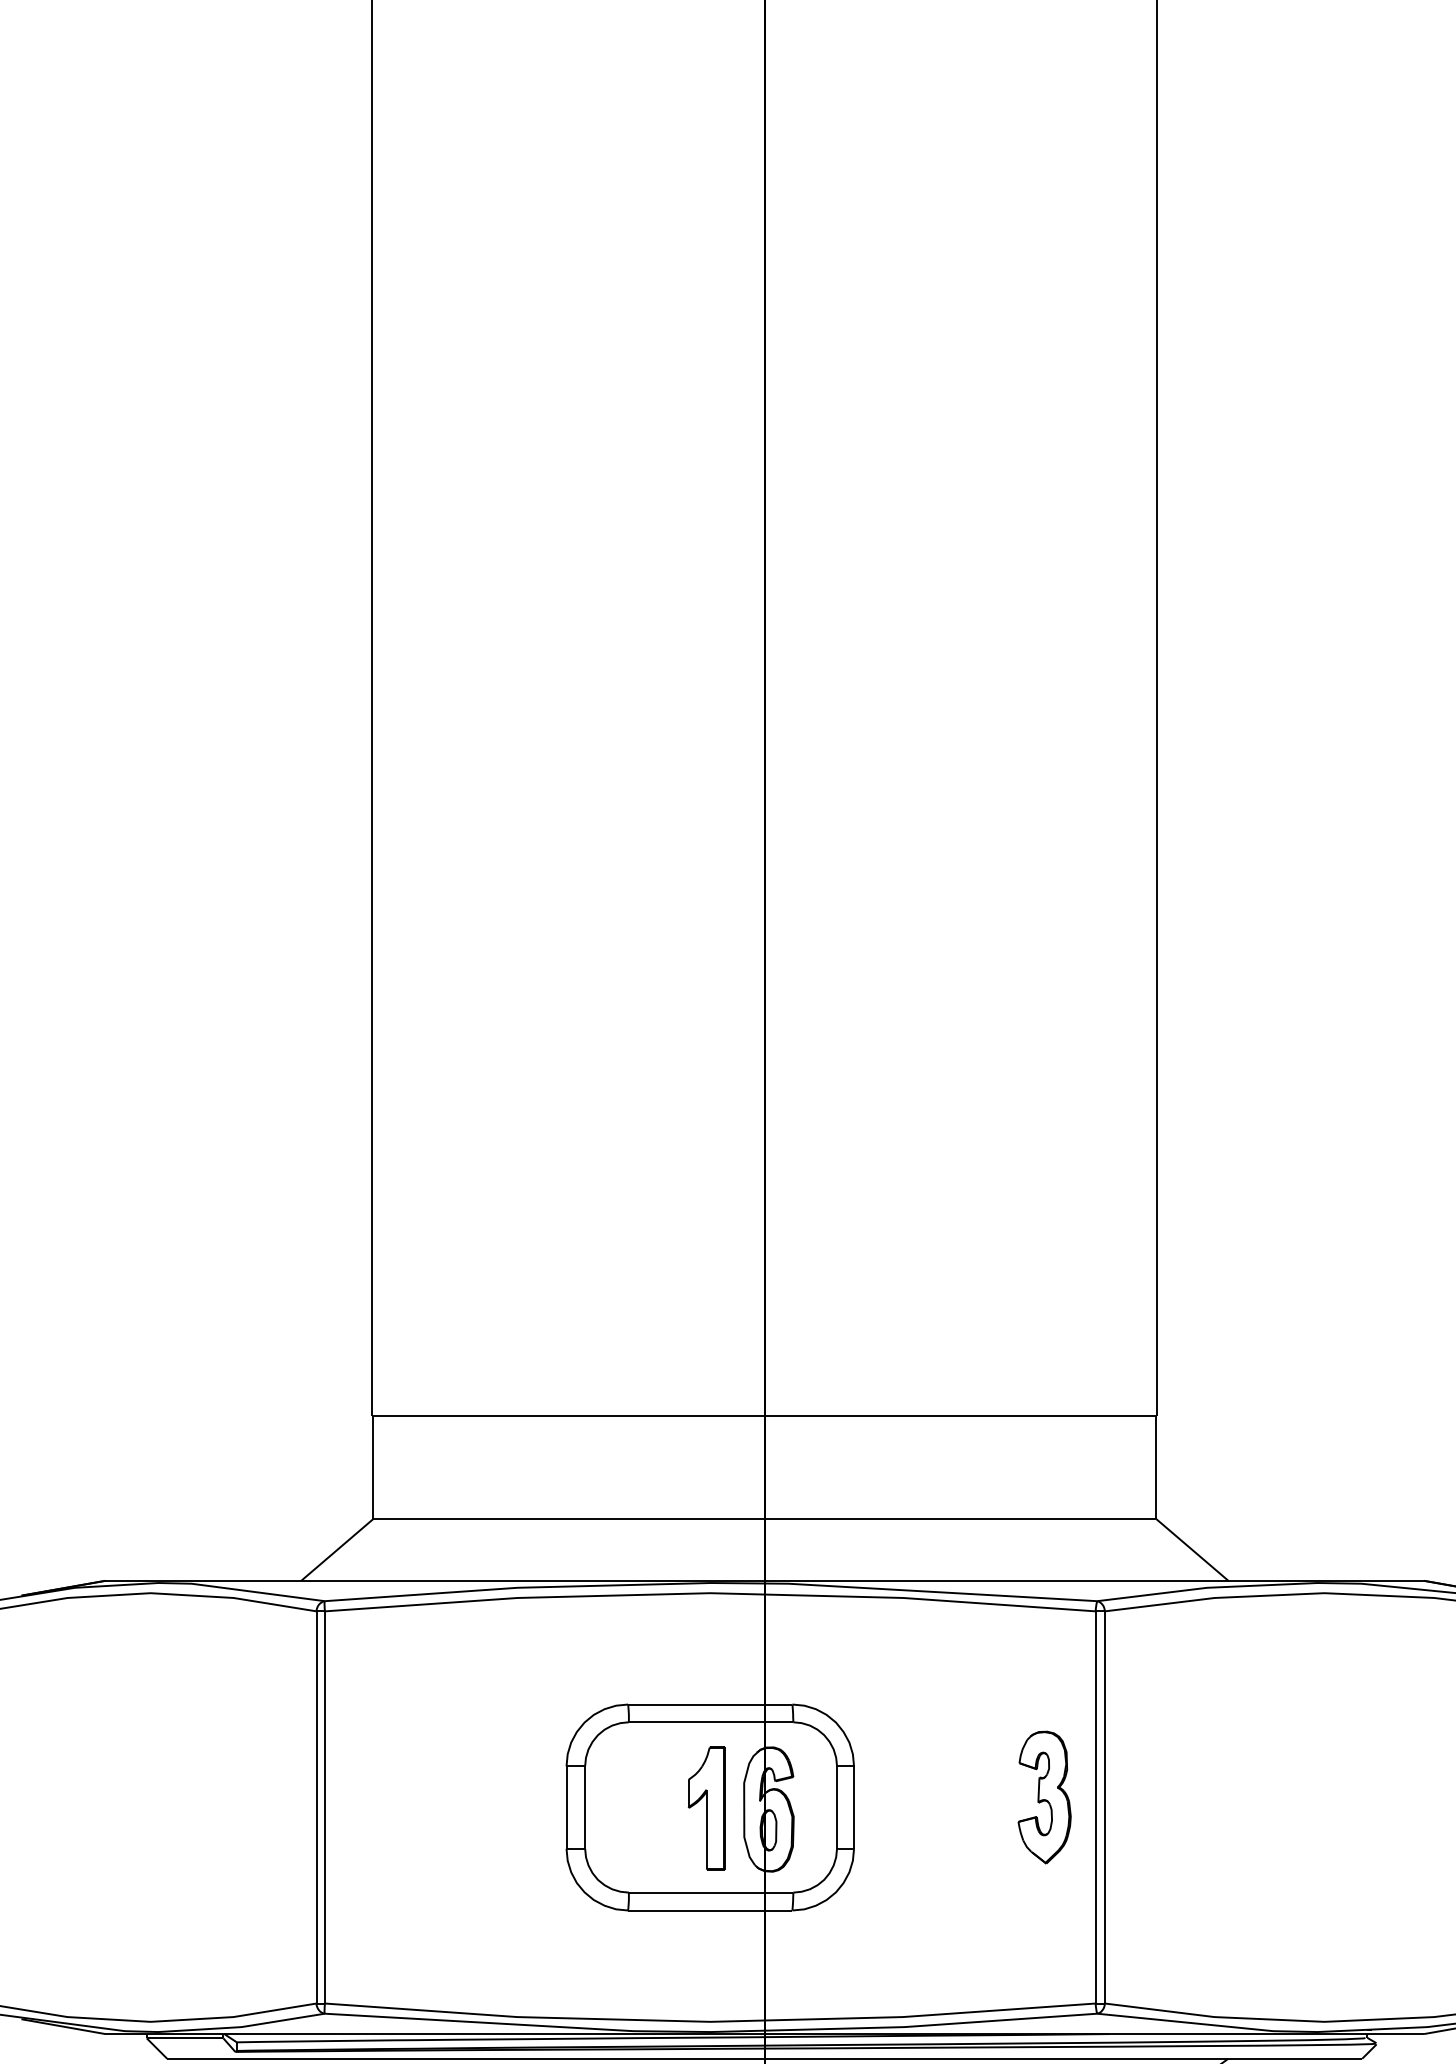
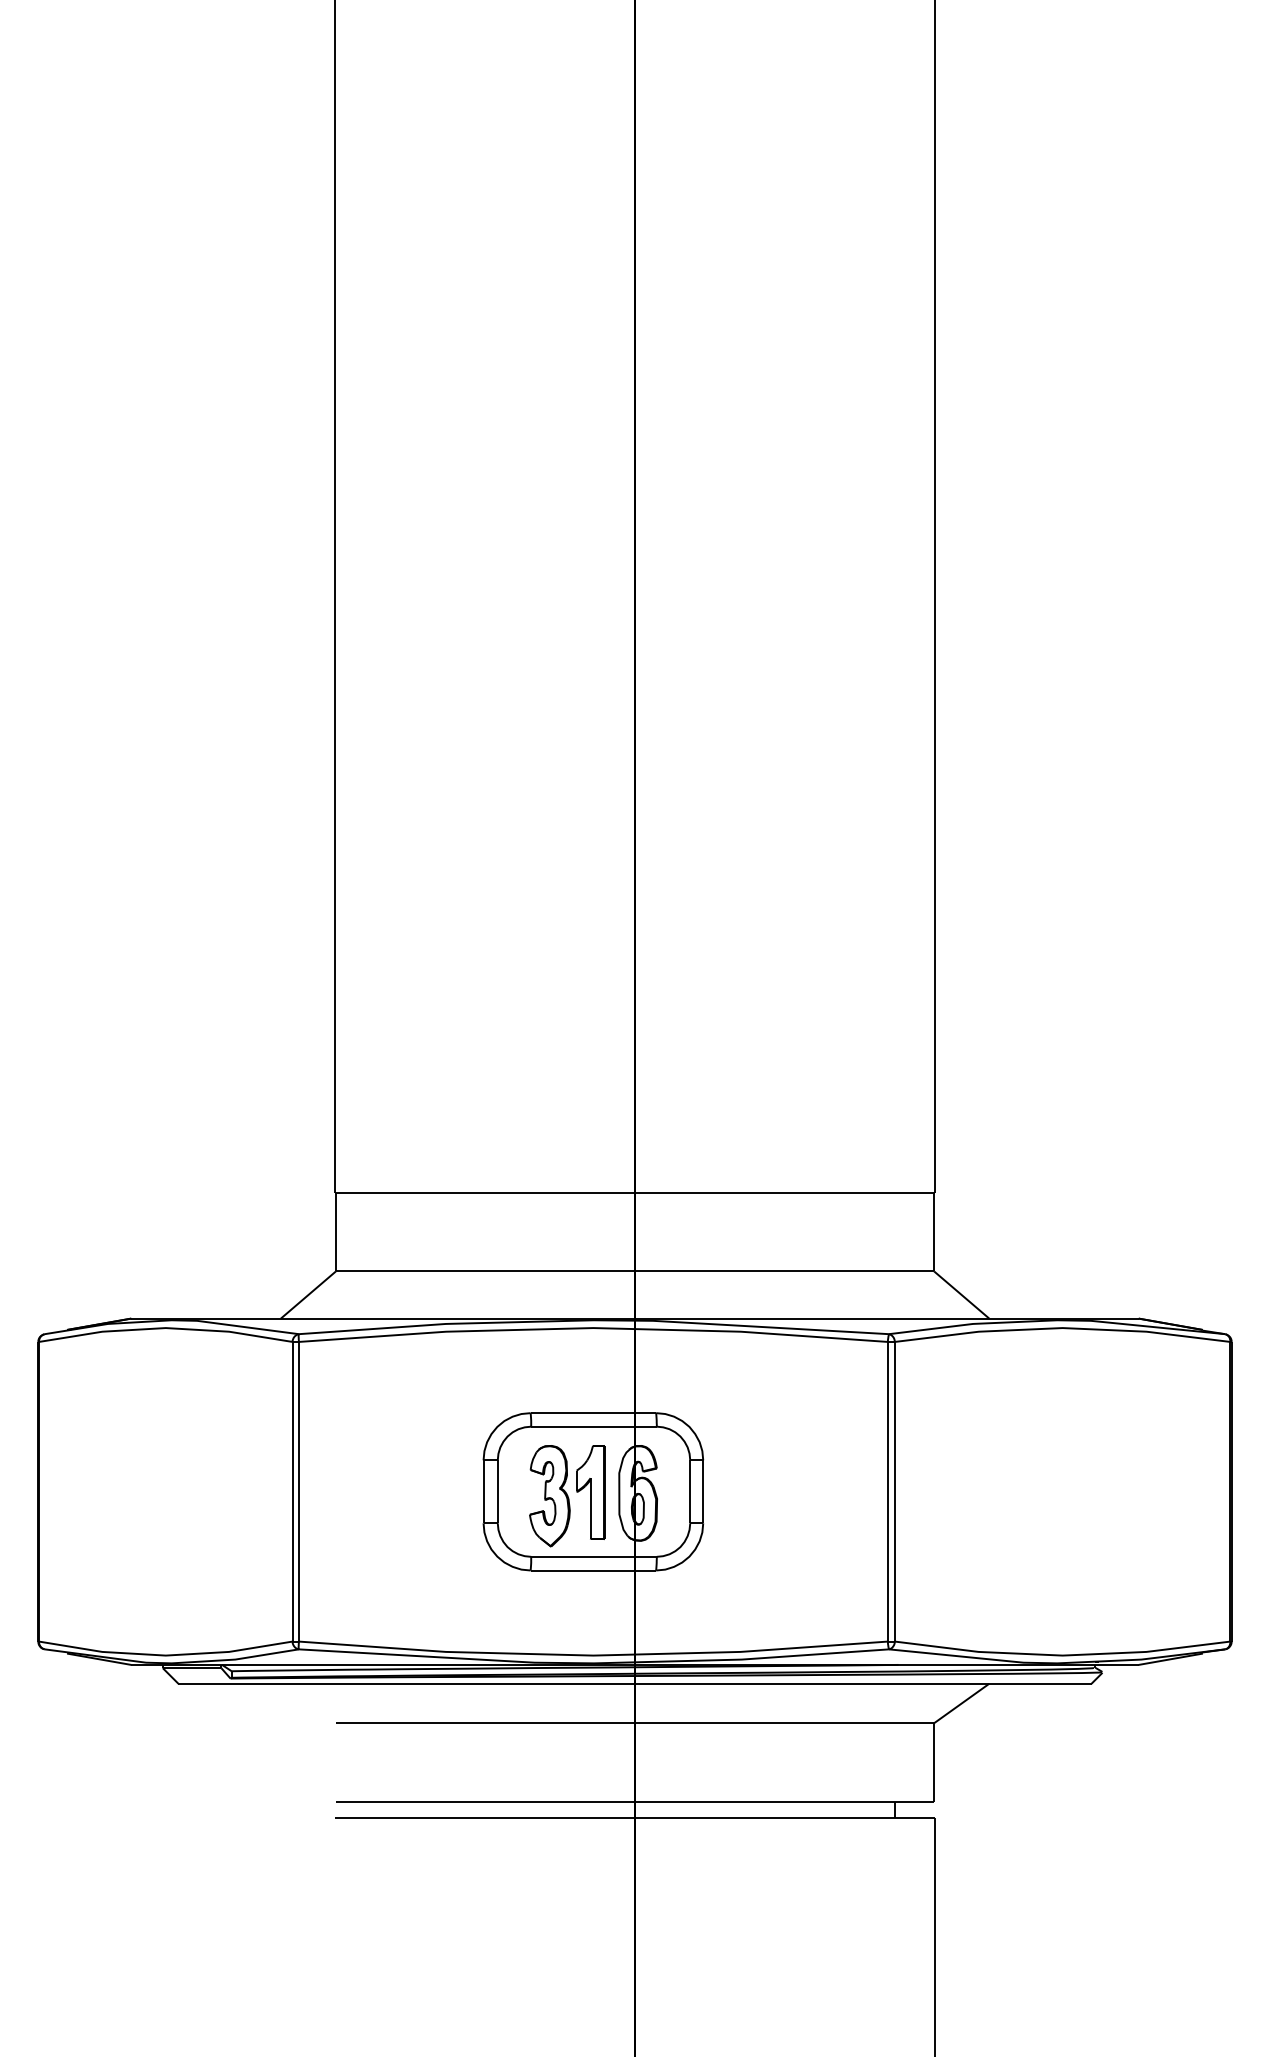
part: (1044, 1797) -> (549, 1496), moved

